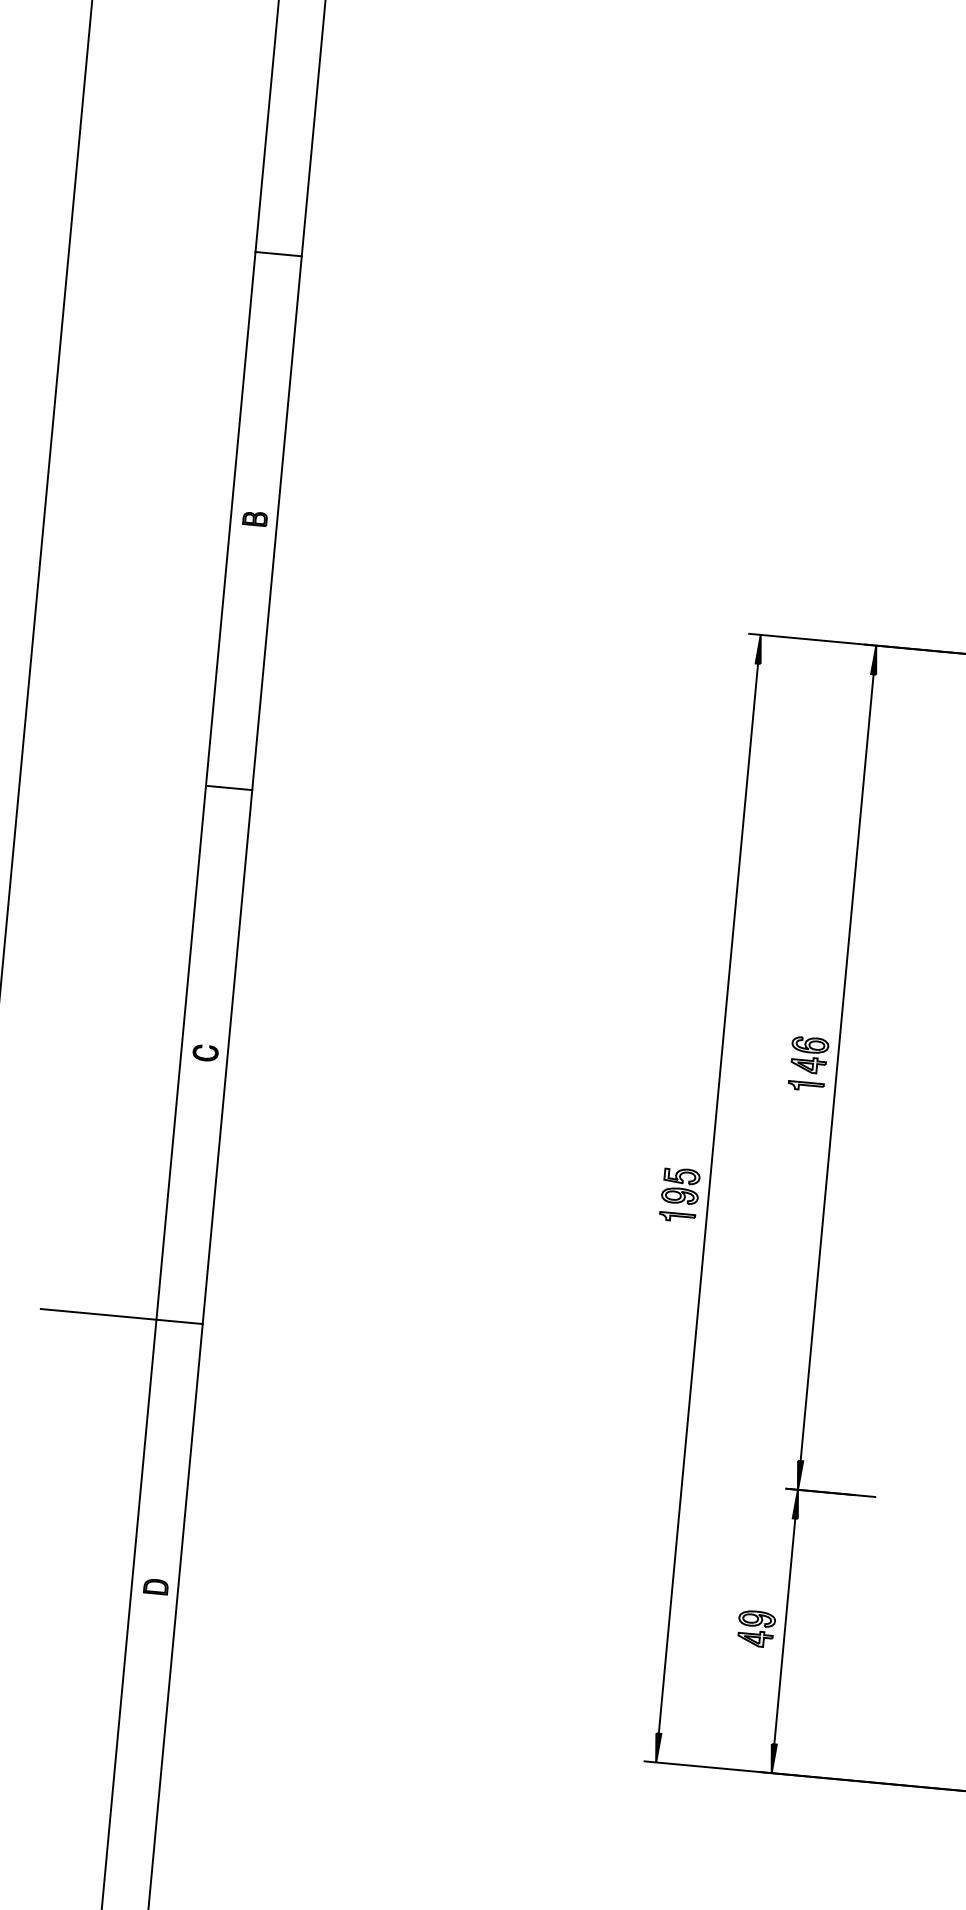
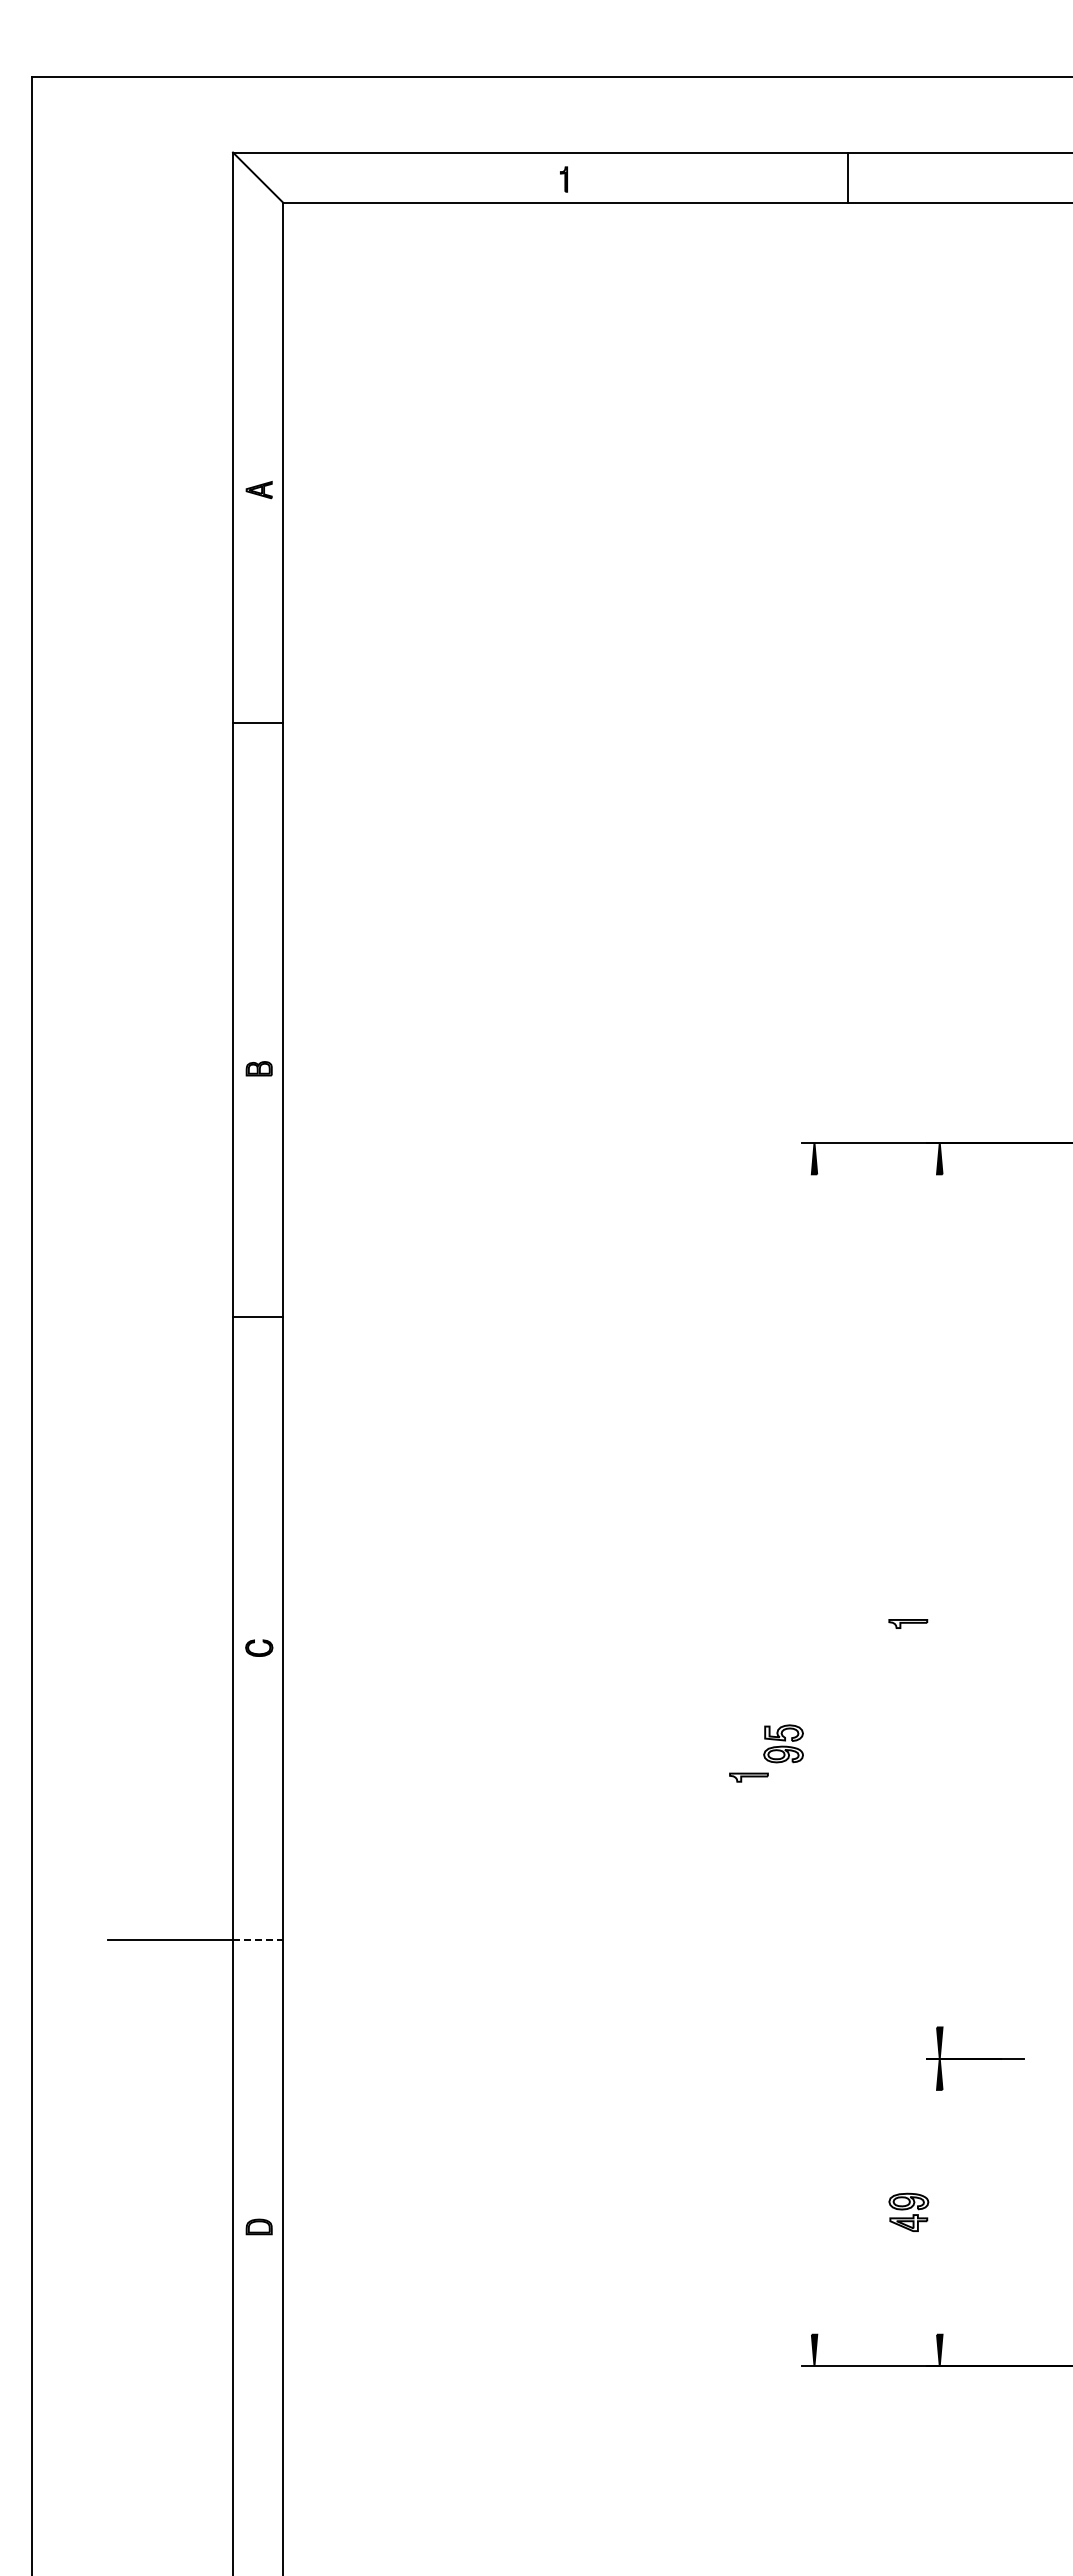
line: (279, 253) -> (258, 722), moved
line: (229, 787) -> (258, 1316), moved
part: (809, 1054) -> (908, 1589), removed
line: (836, 1067) -> (939, 1600), removed
line: (708, 1198) -> (814, 1754), removed
part: (677, 1217) -> (748, 1777), moved
line: (179, 1321) -> (258, 1939), solid -> dashed
line: (784, 1630) -> (939, 2211), removed

